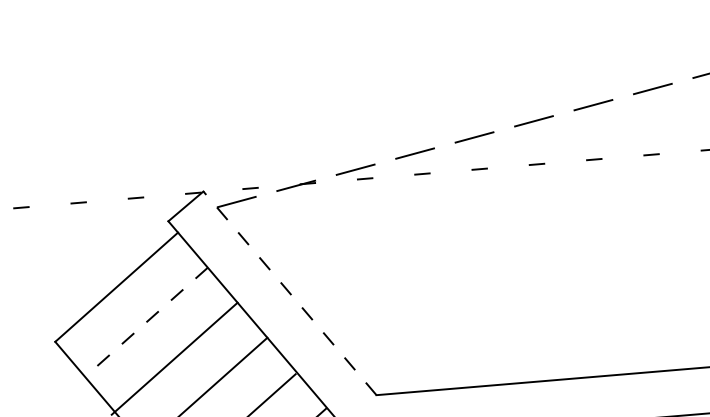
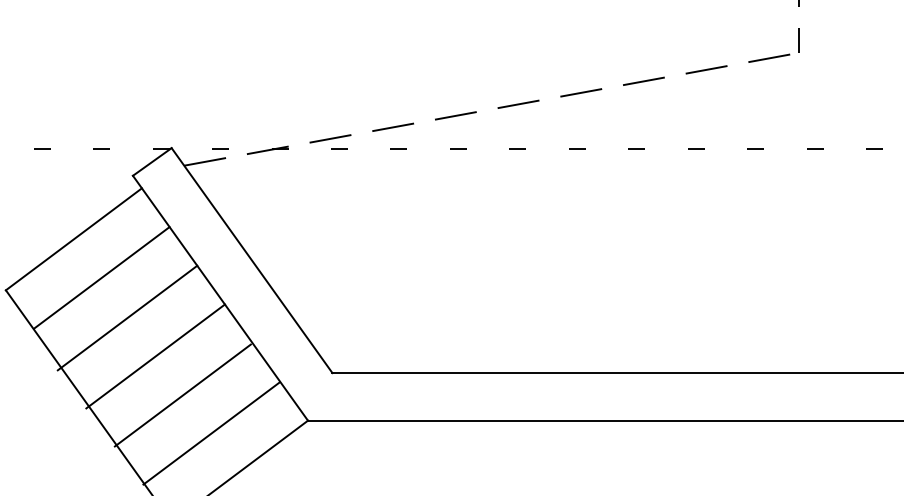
line: (289, 293) -> (251, 260), dashed -> solid
line: (146, 322) -> (101, 278), dashed -> solid

